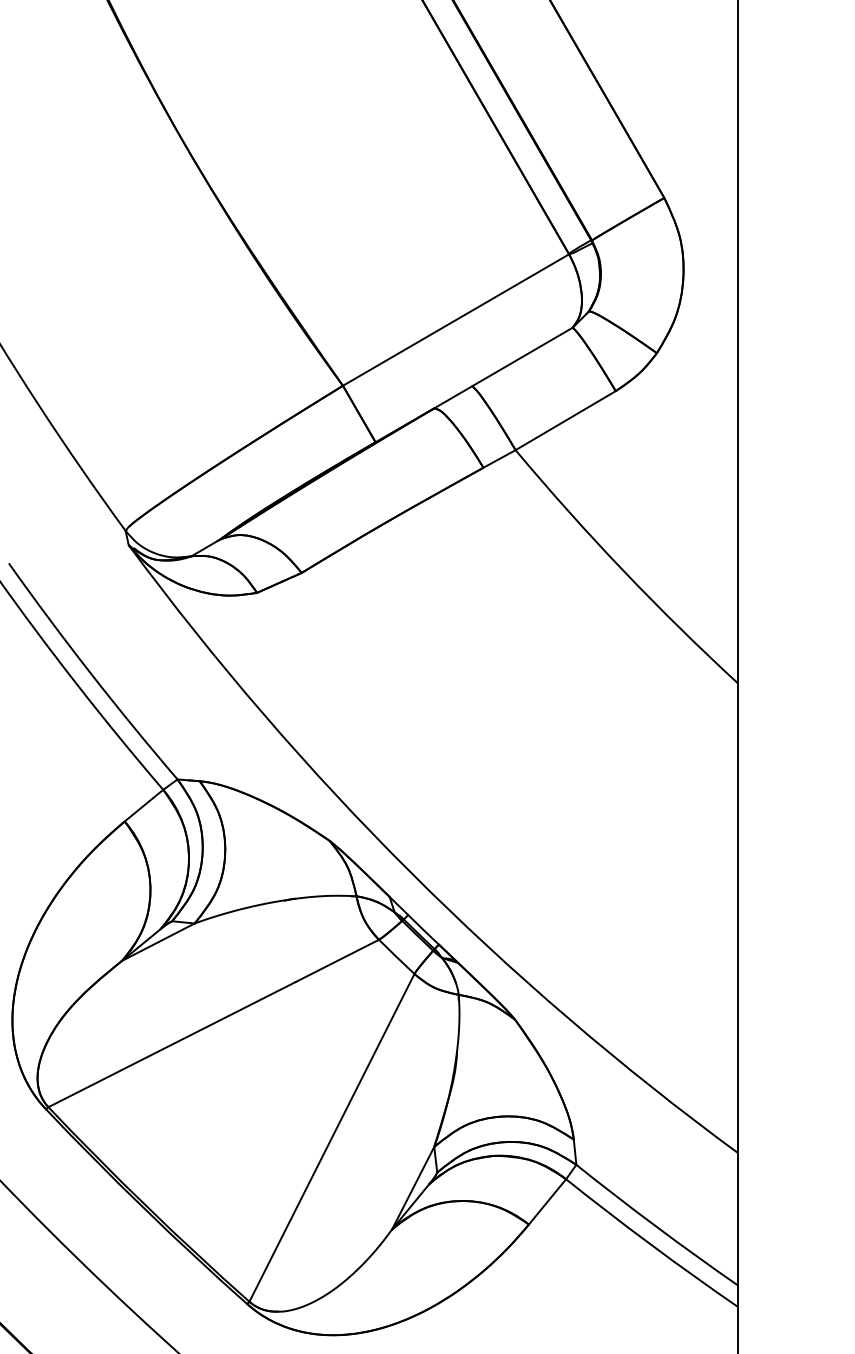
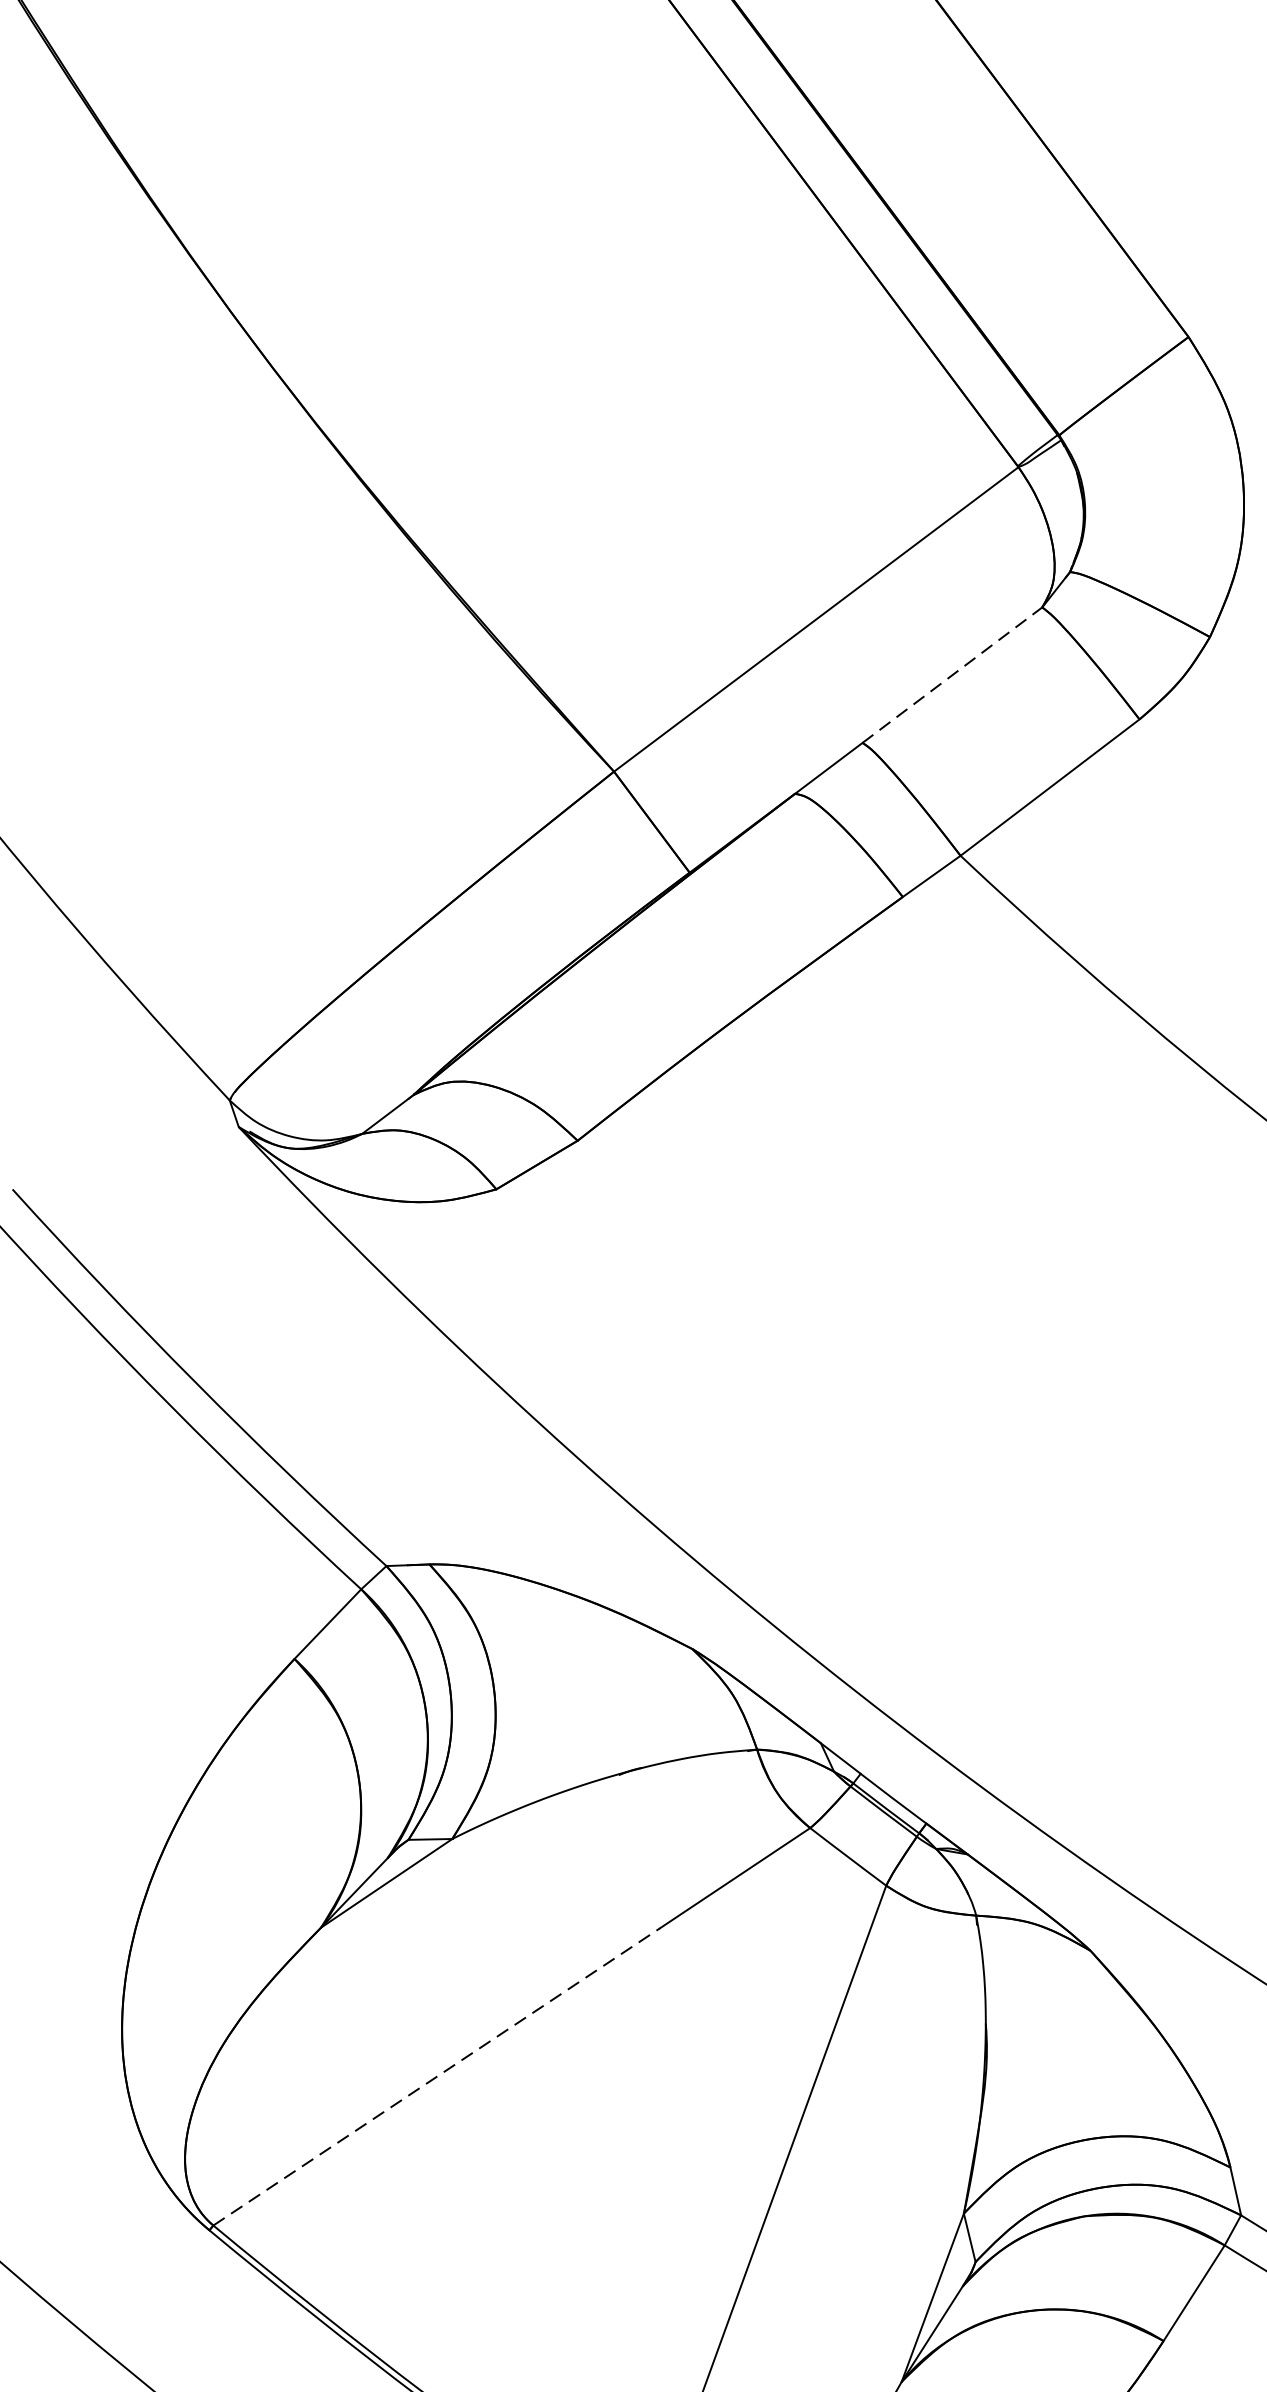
line: (522, 356) -> (952, 674), solid -> dashed
line: (172, 1044) -> (437, 2076), solid -> dashed

